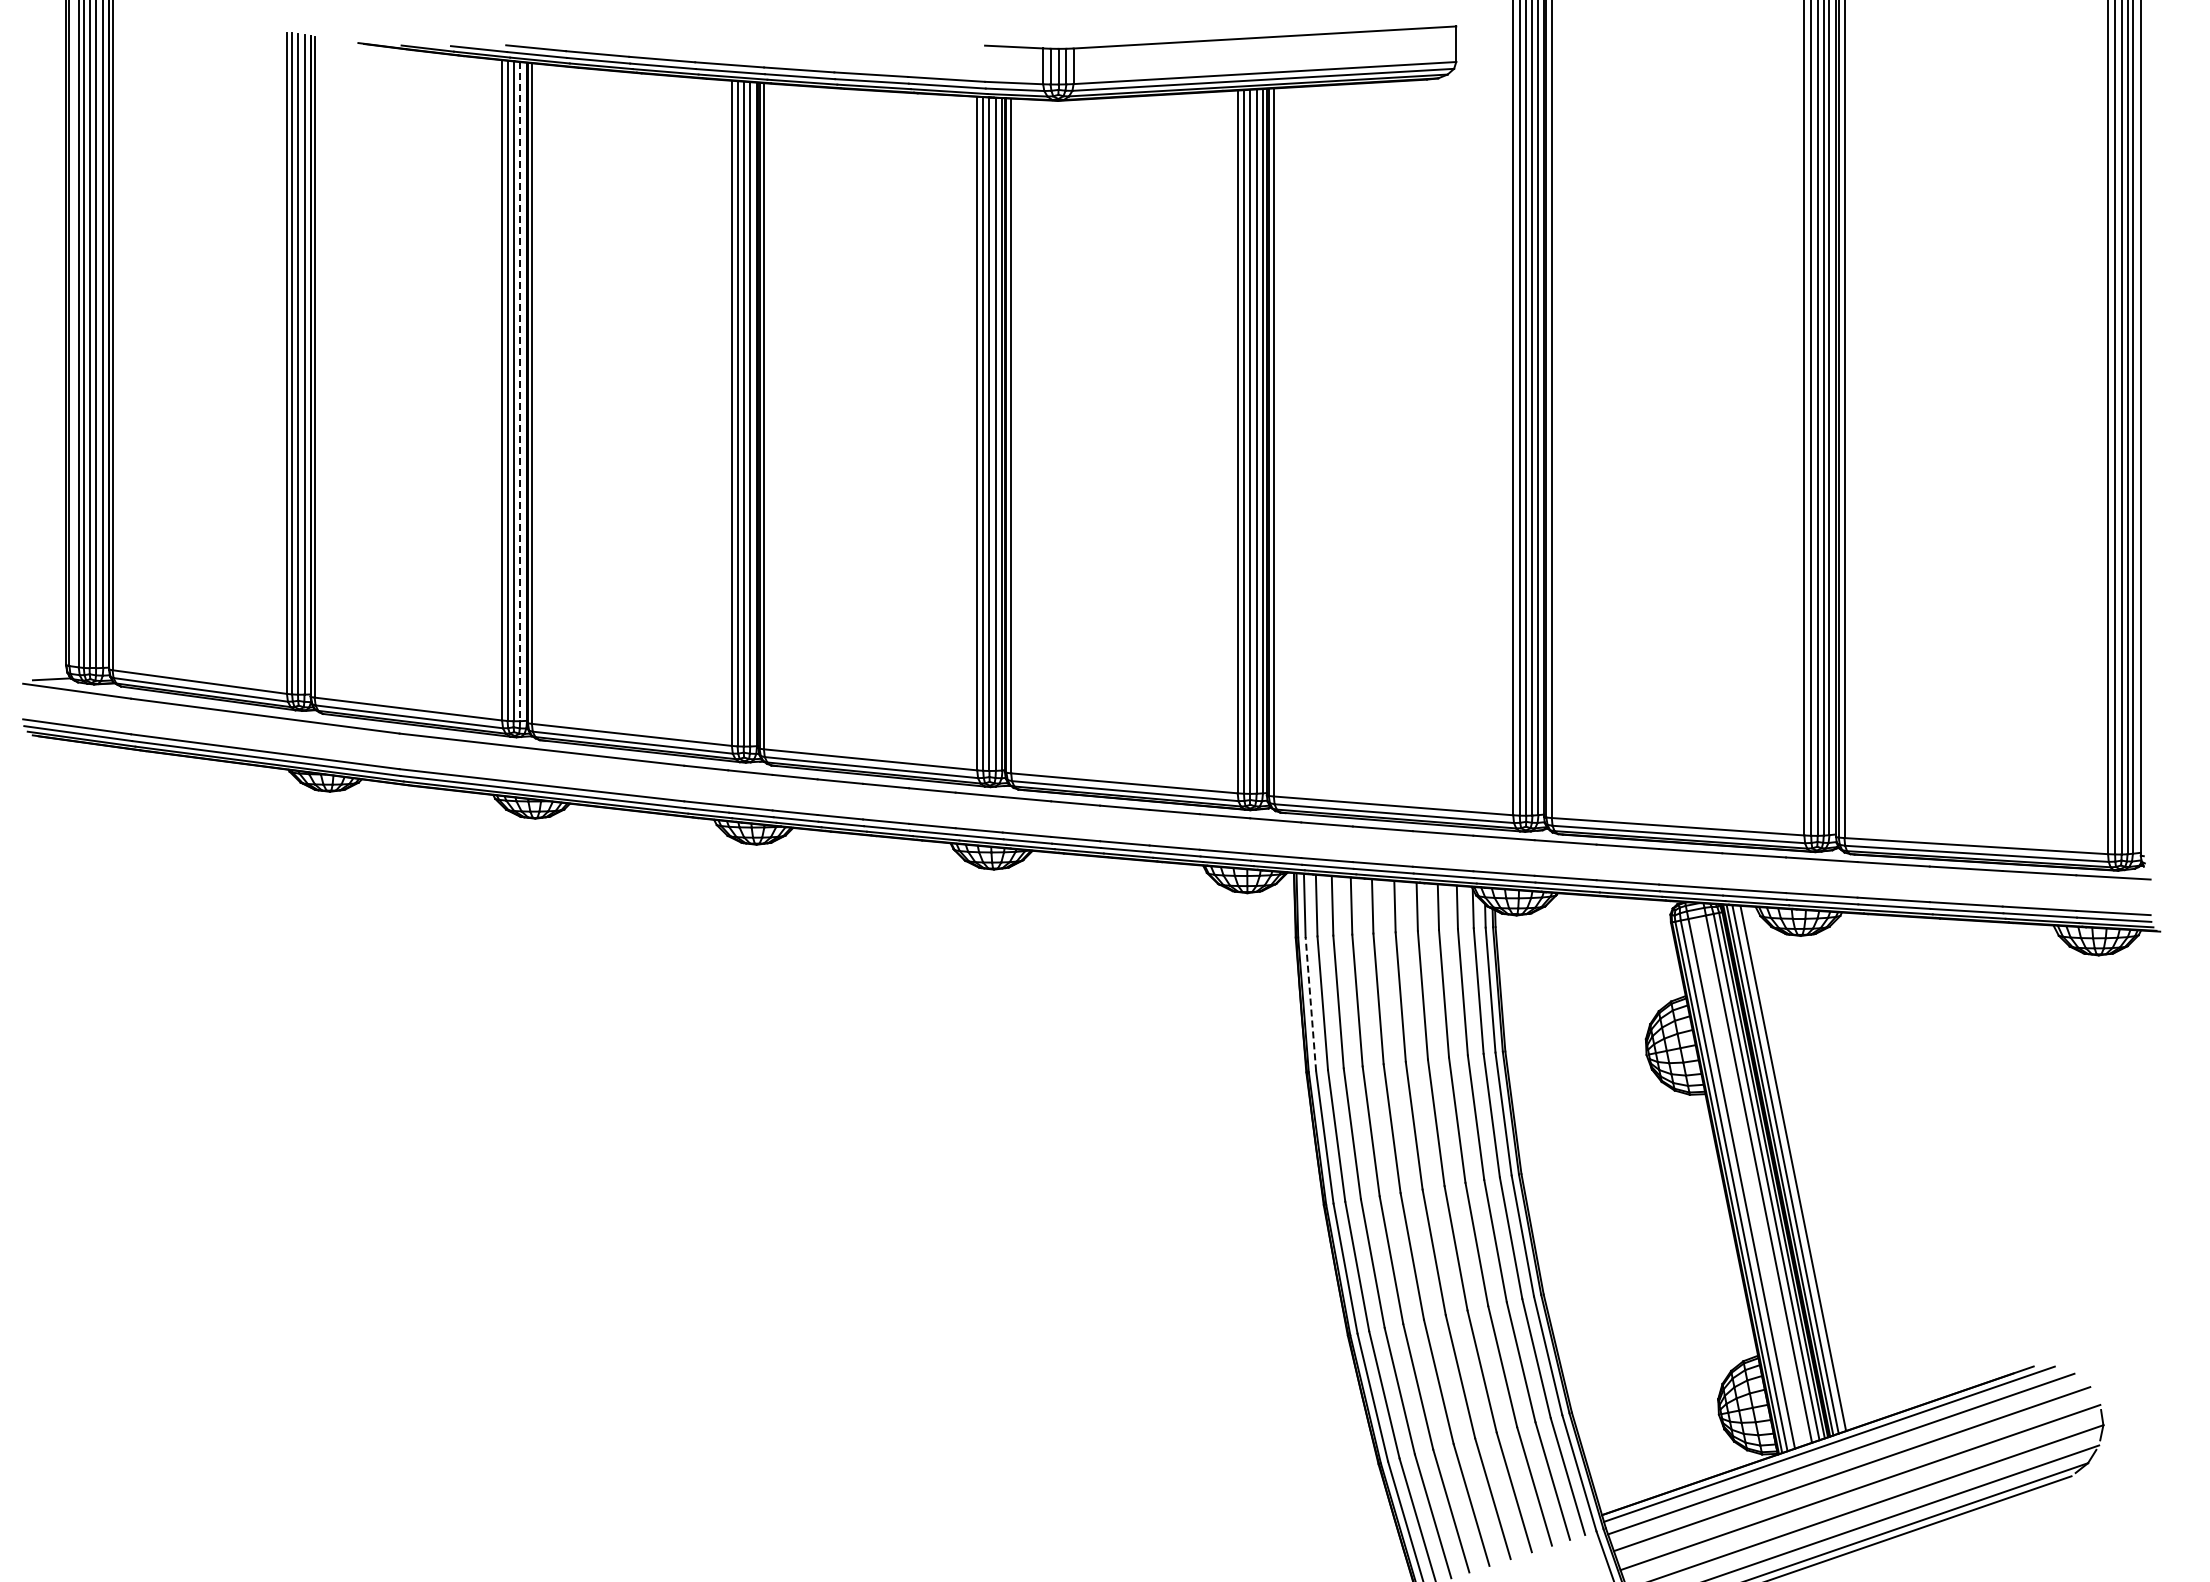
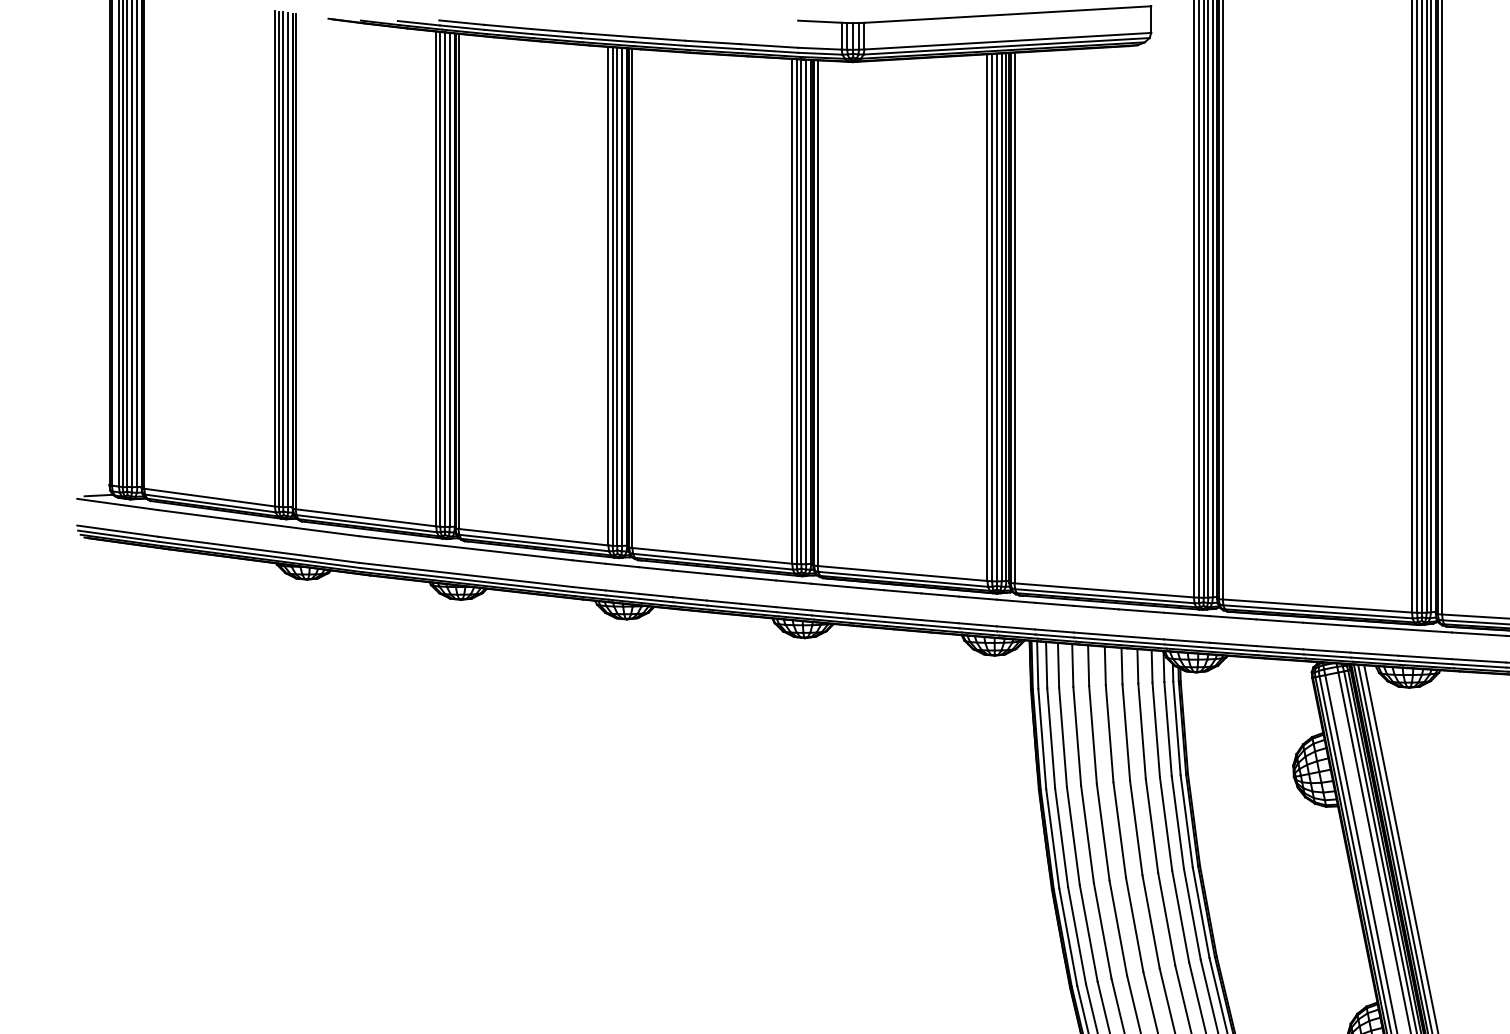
line: (520, 391) -> (449, 279), dashed -> solid
line: (1310, 1003) -> (1042, 738), dashed -> solid

